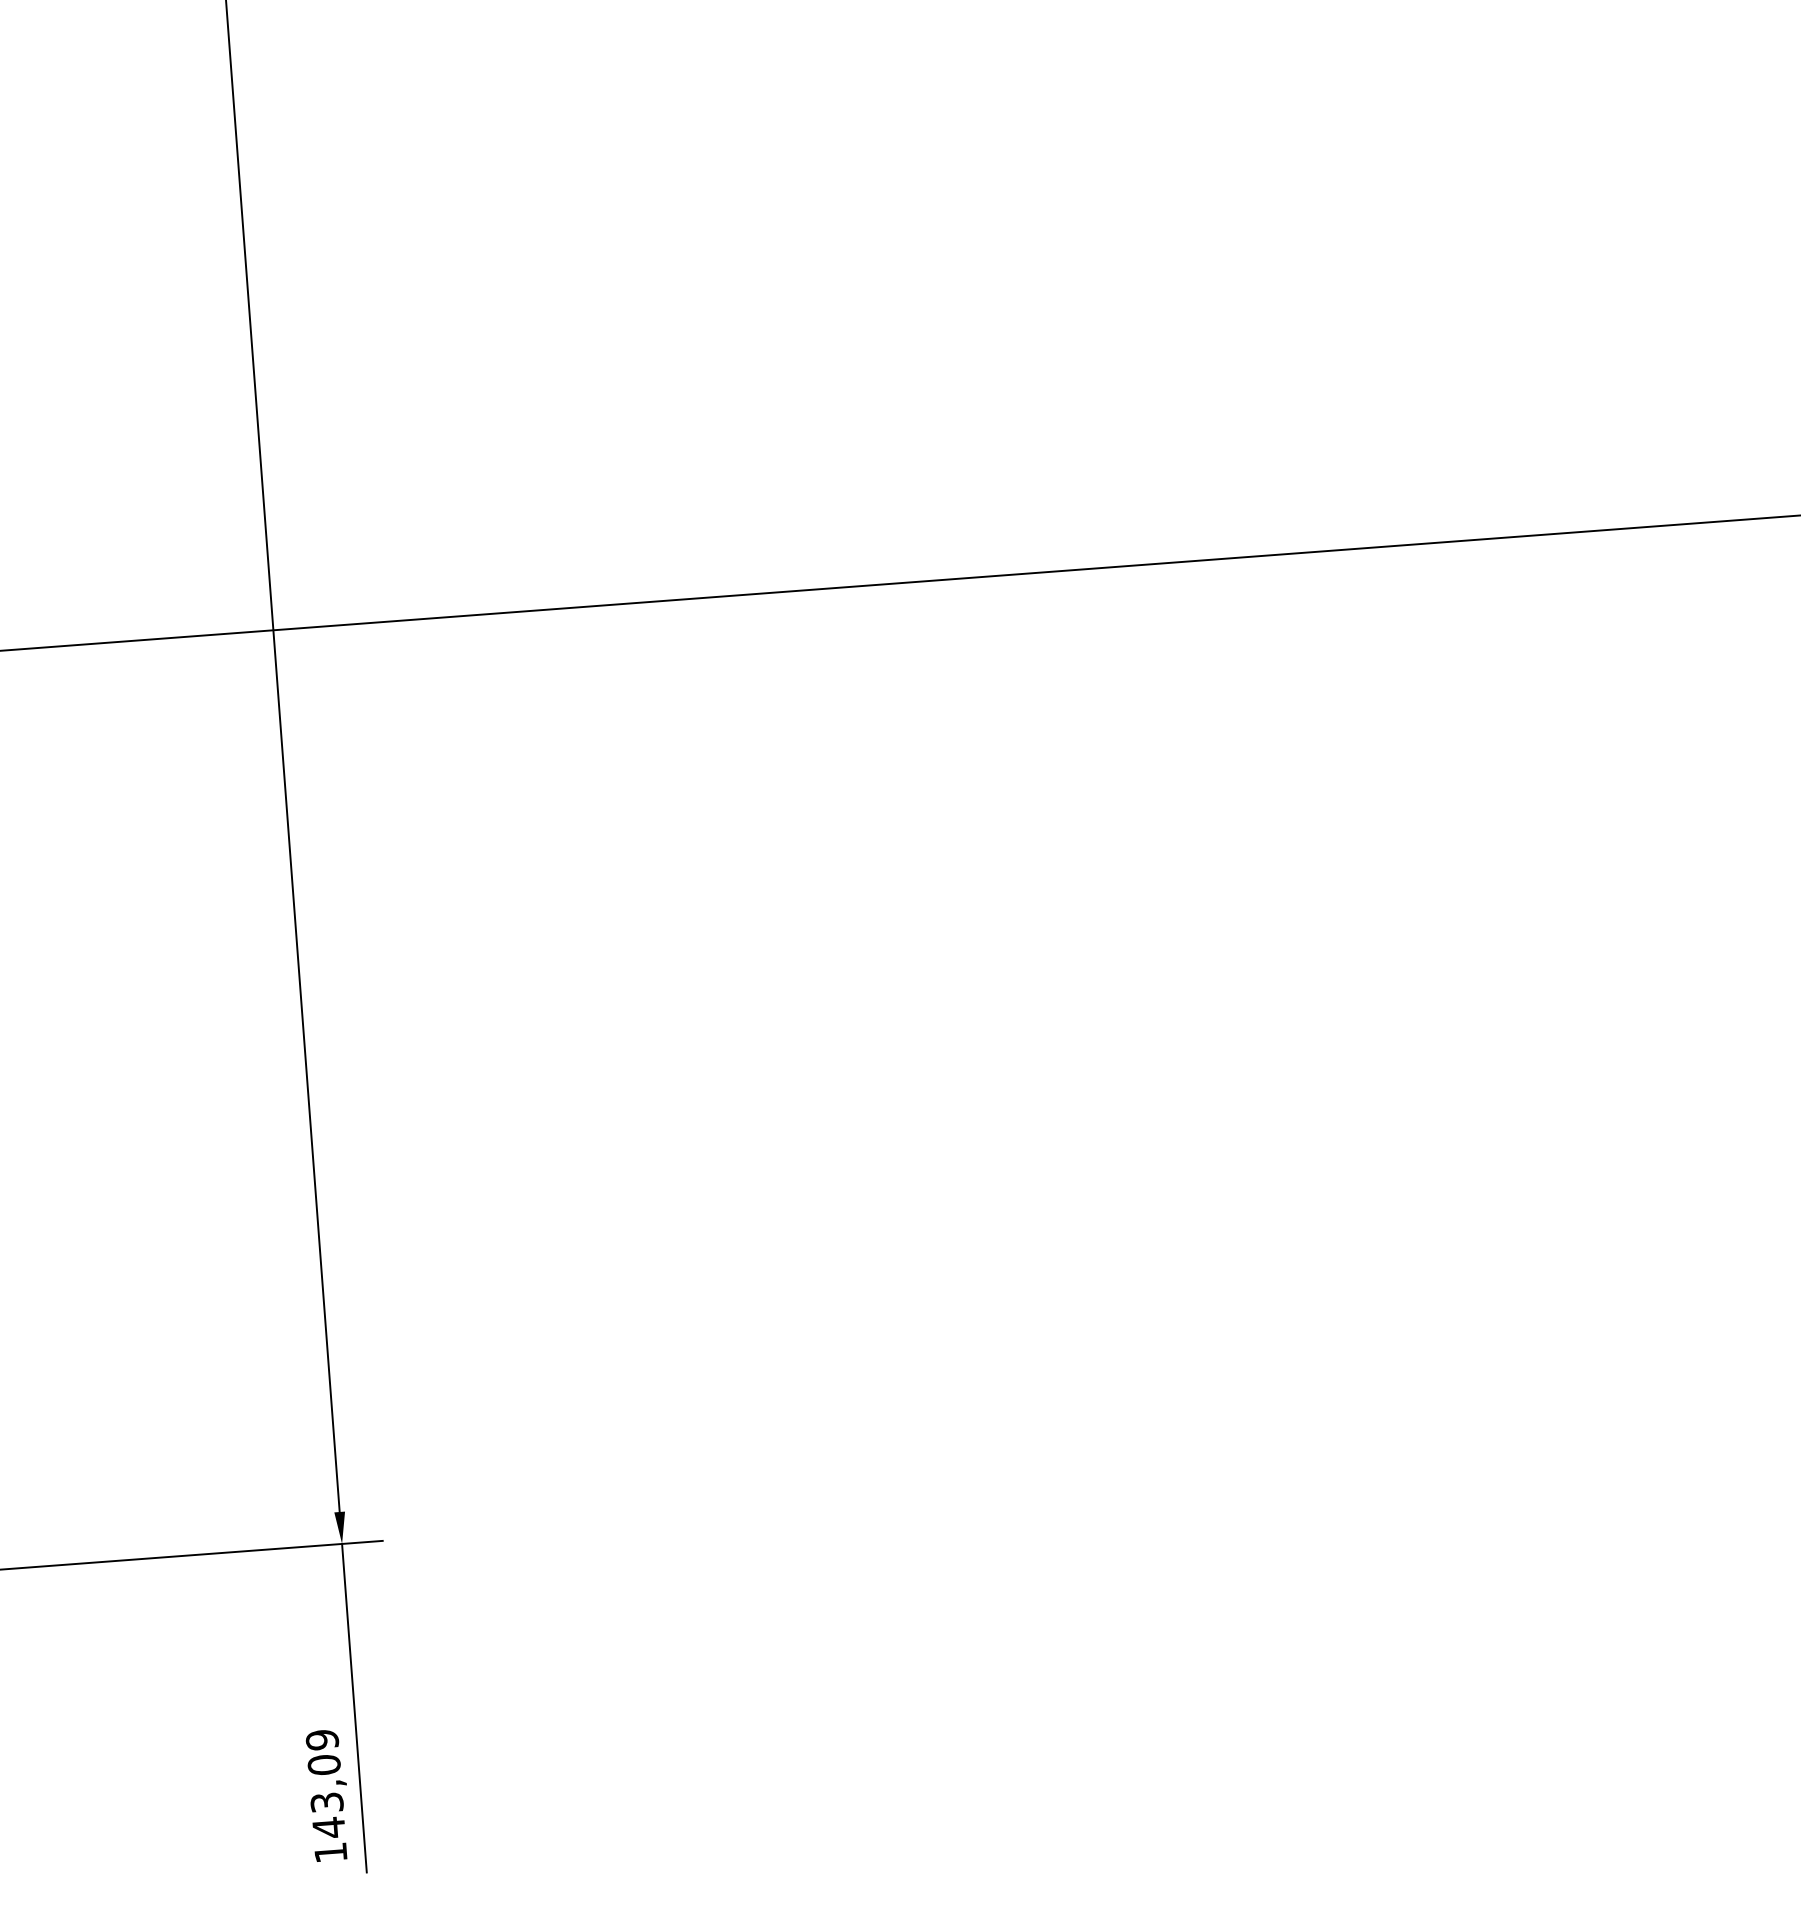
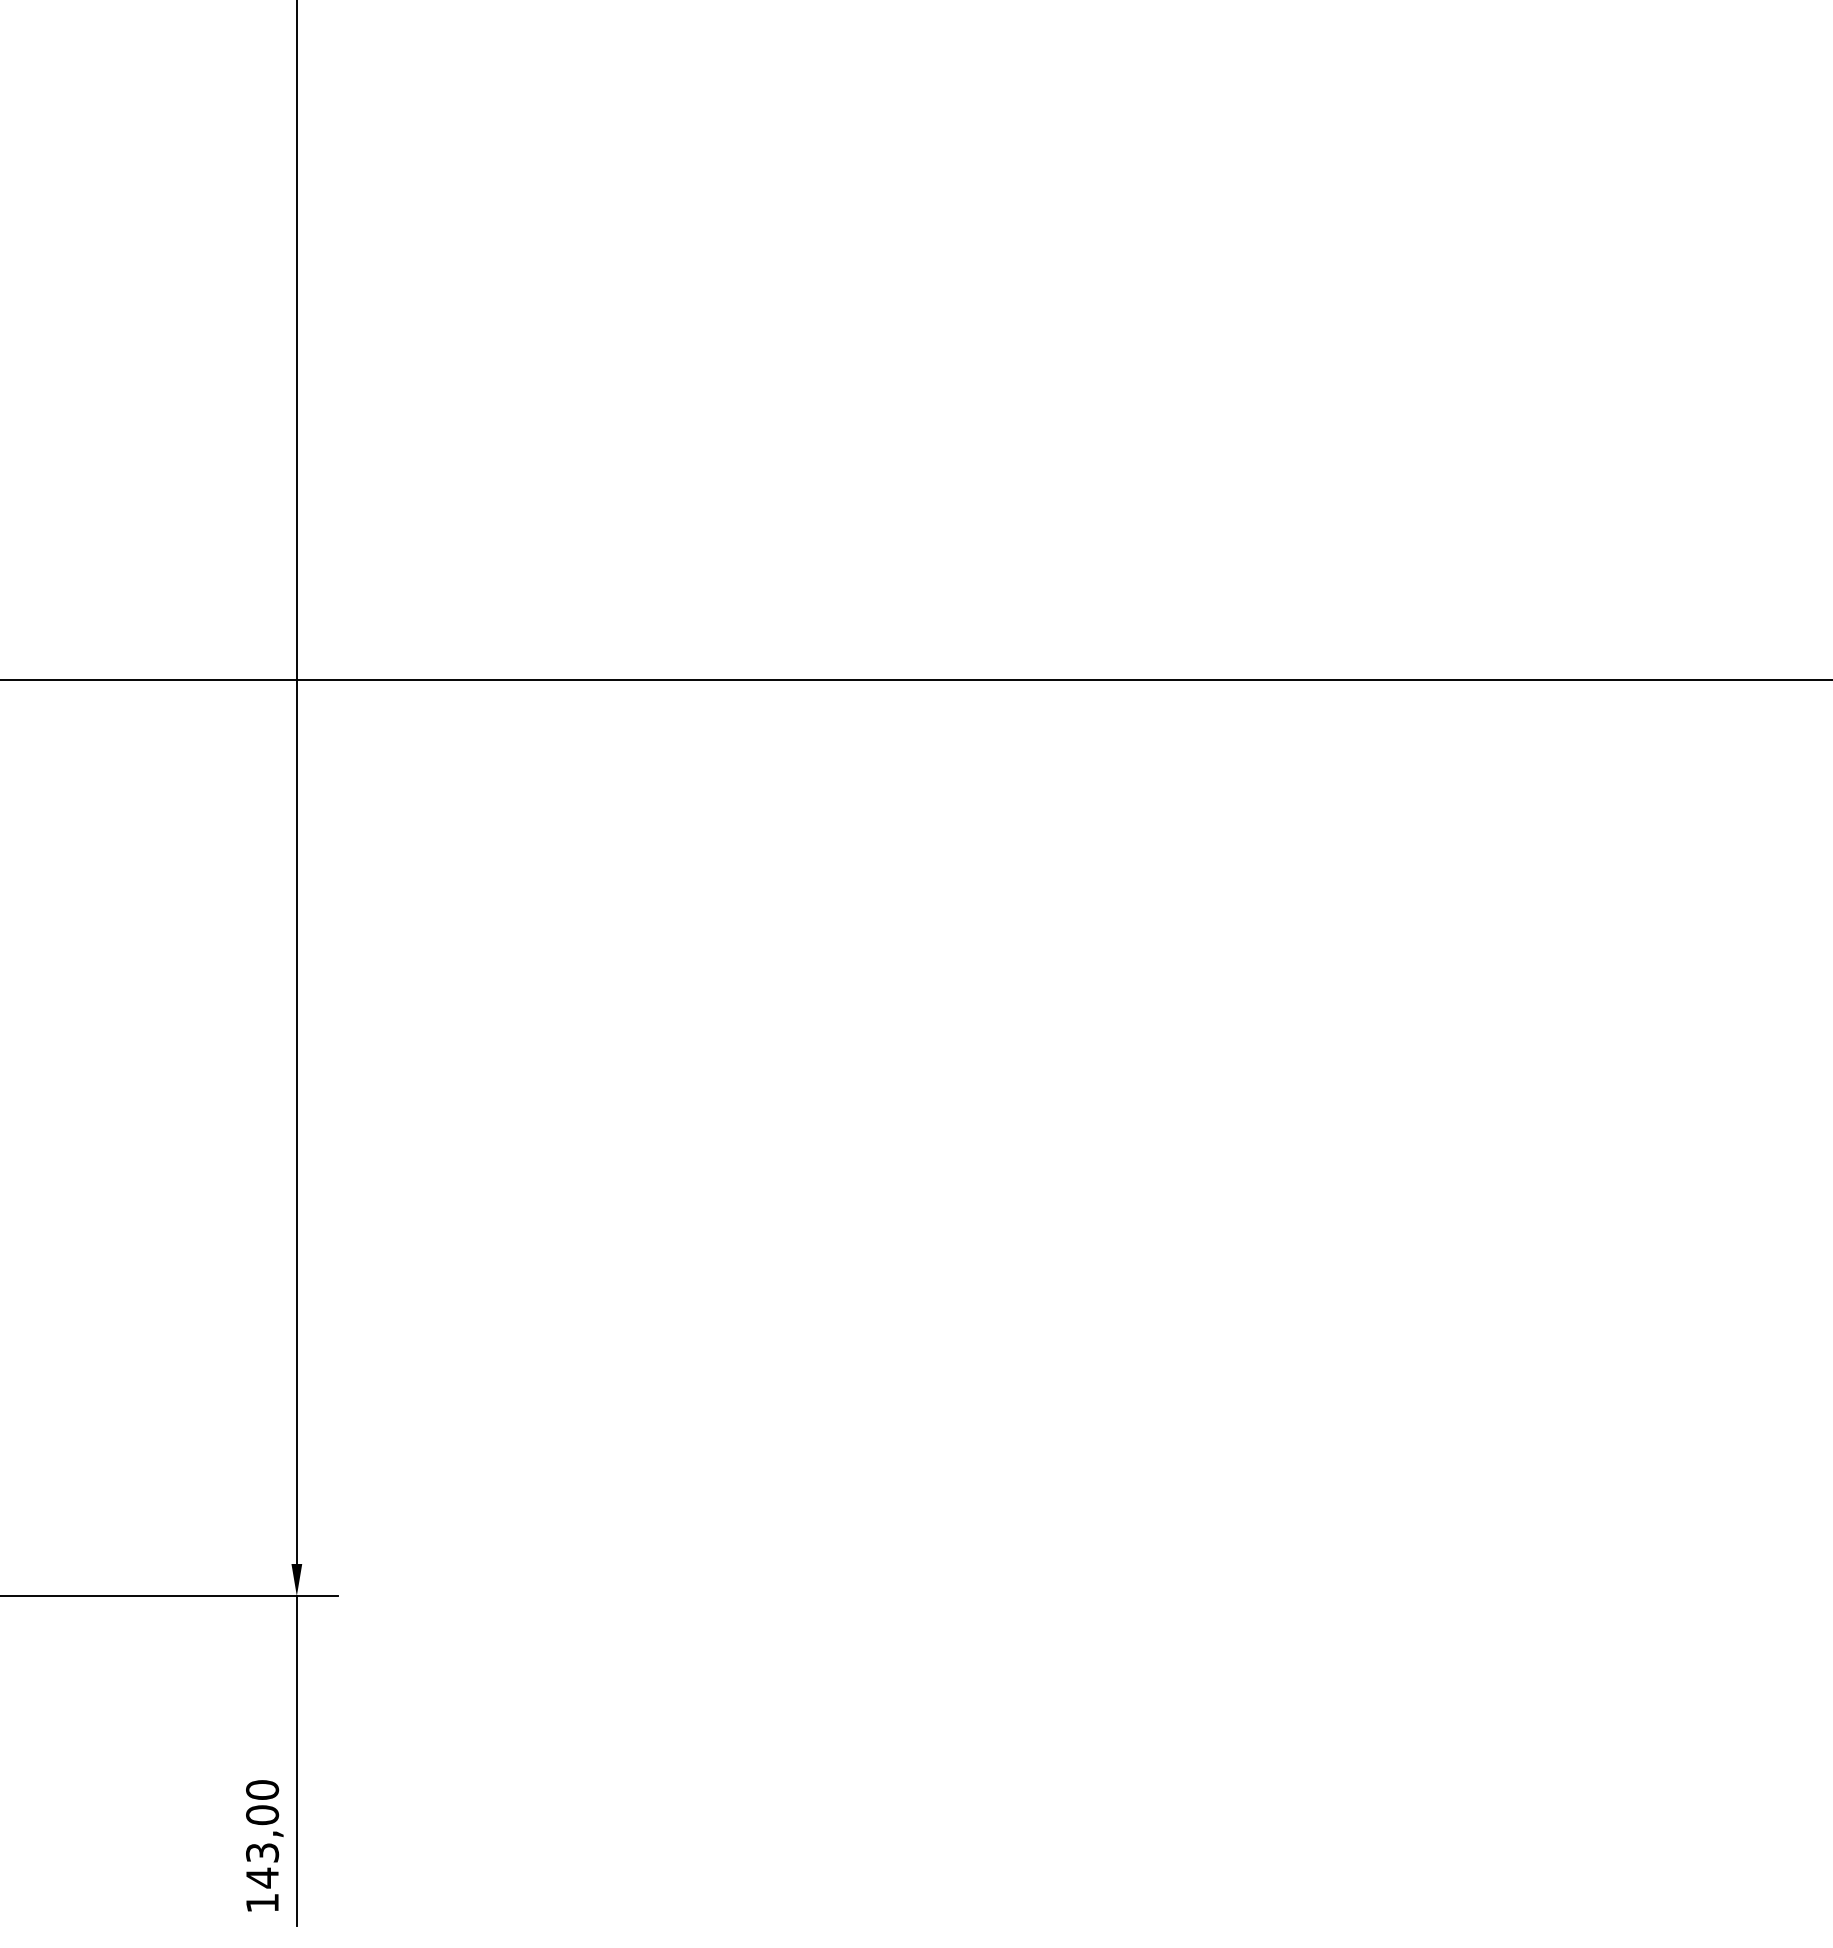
text: (322, 1740) -> (262, 1790), 143,09 -> 143,00

